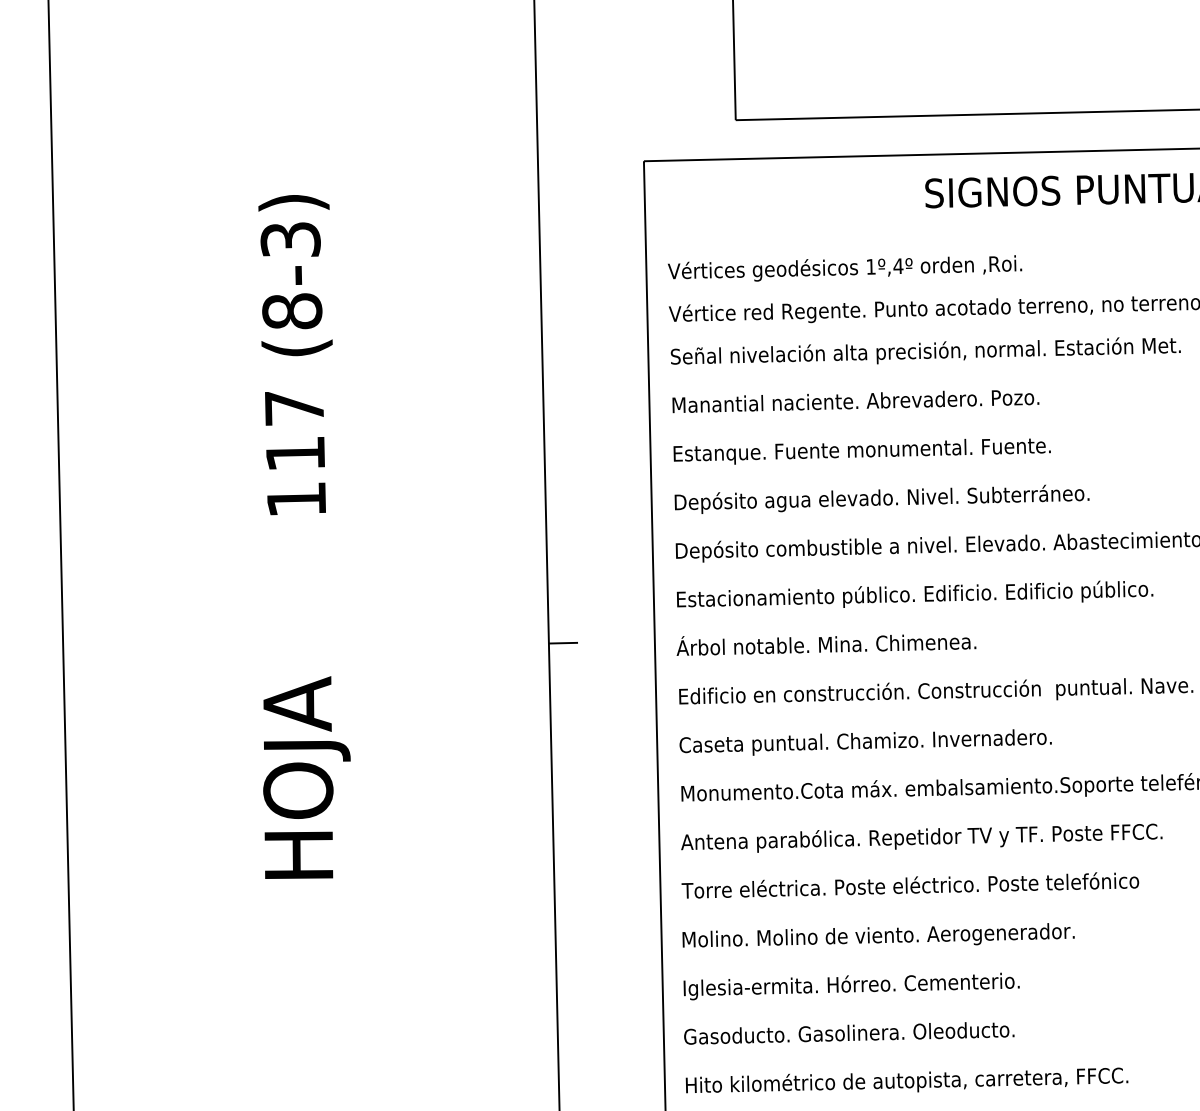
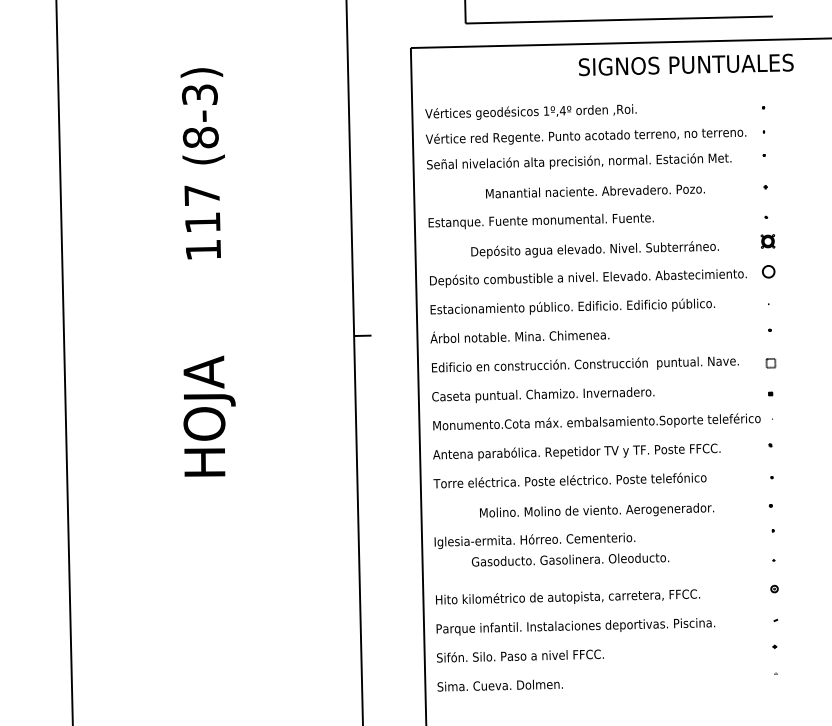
text: (855, 401) -> (595, 191), moved
text: (881, 498) -> (594, 249), moved
text: (879, 935) -> (597, 510), moved
text: (849, 1032) -> (570, 559), moved

